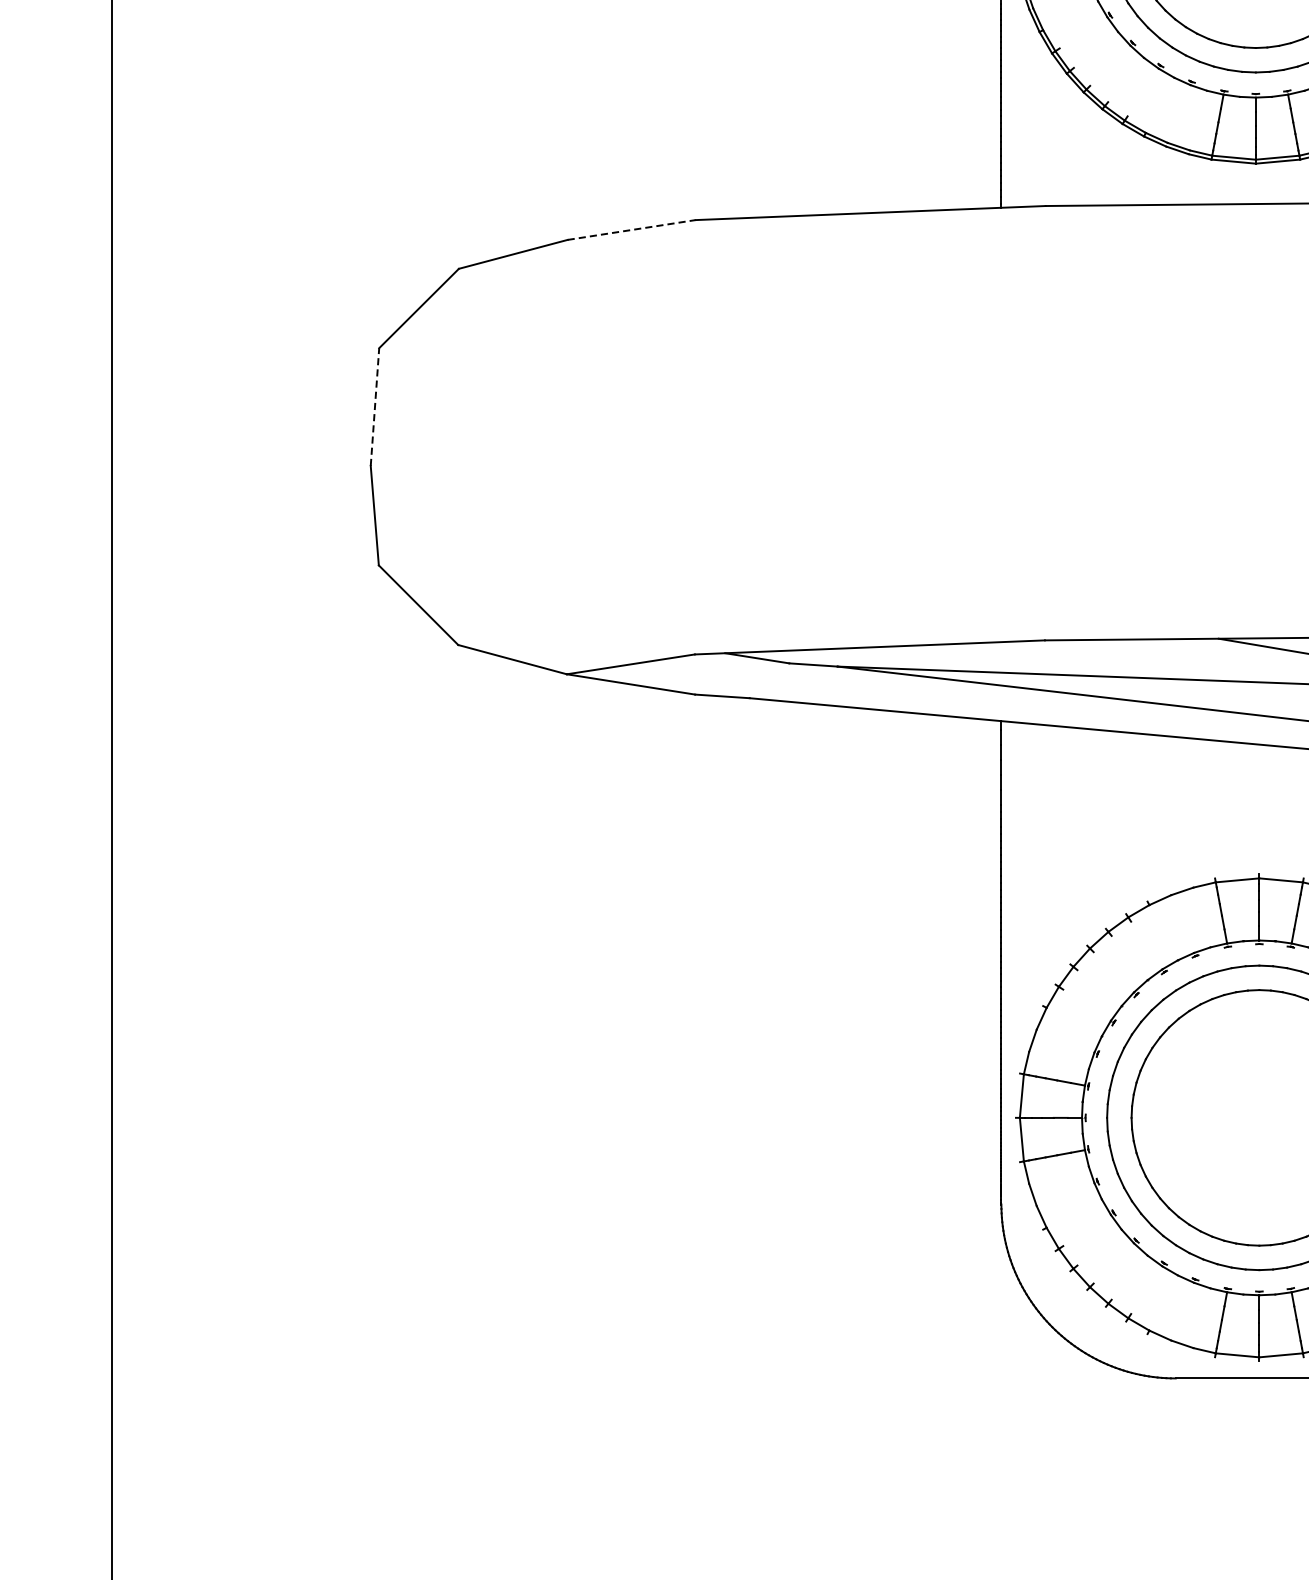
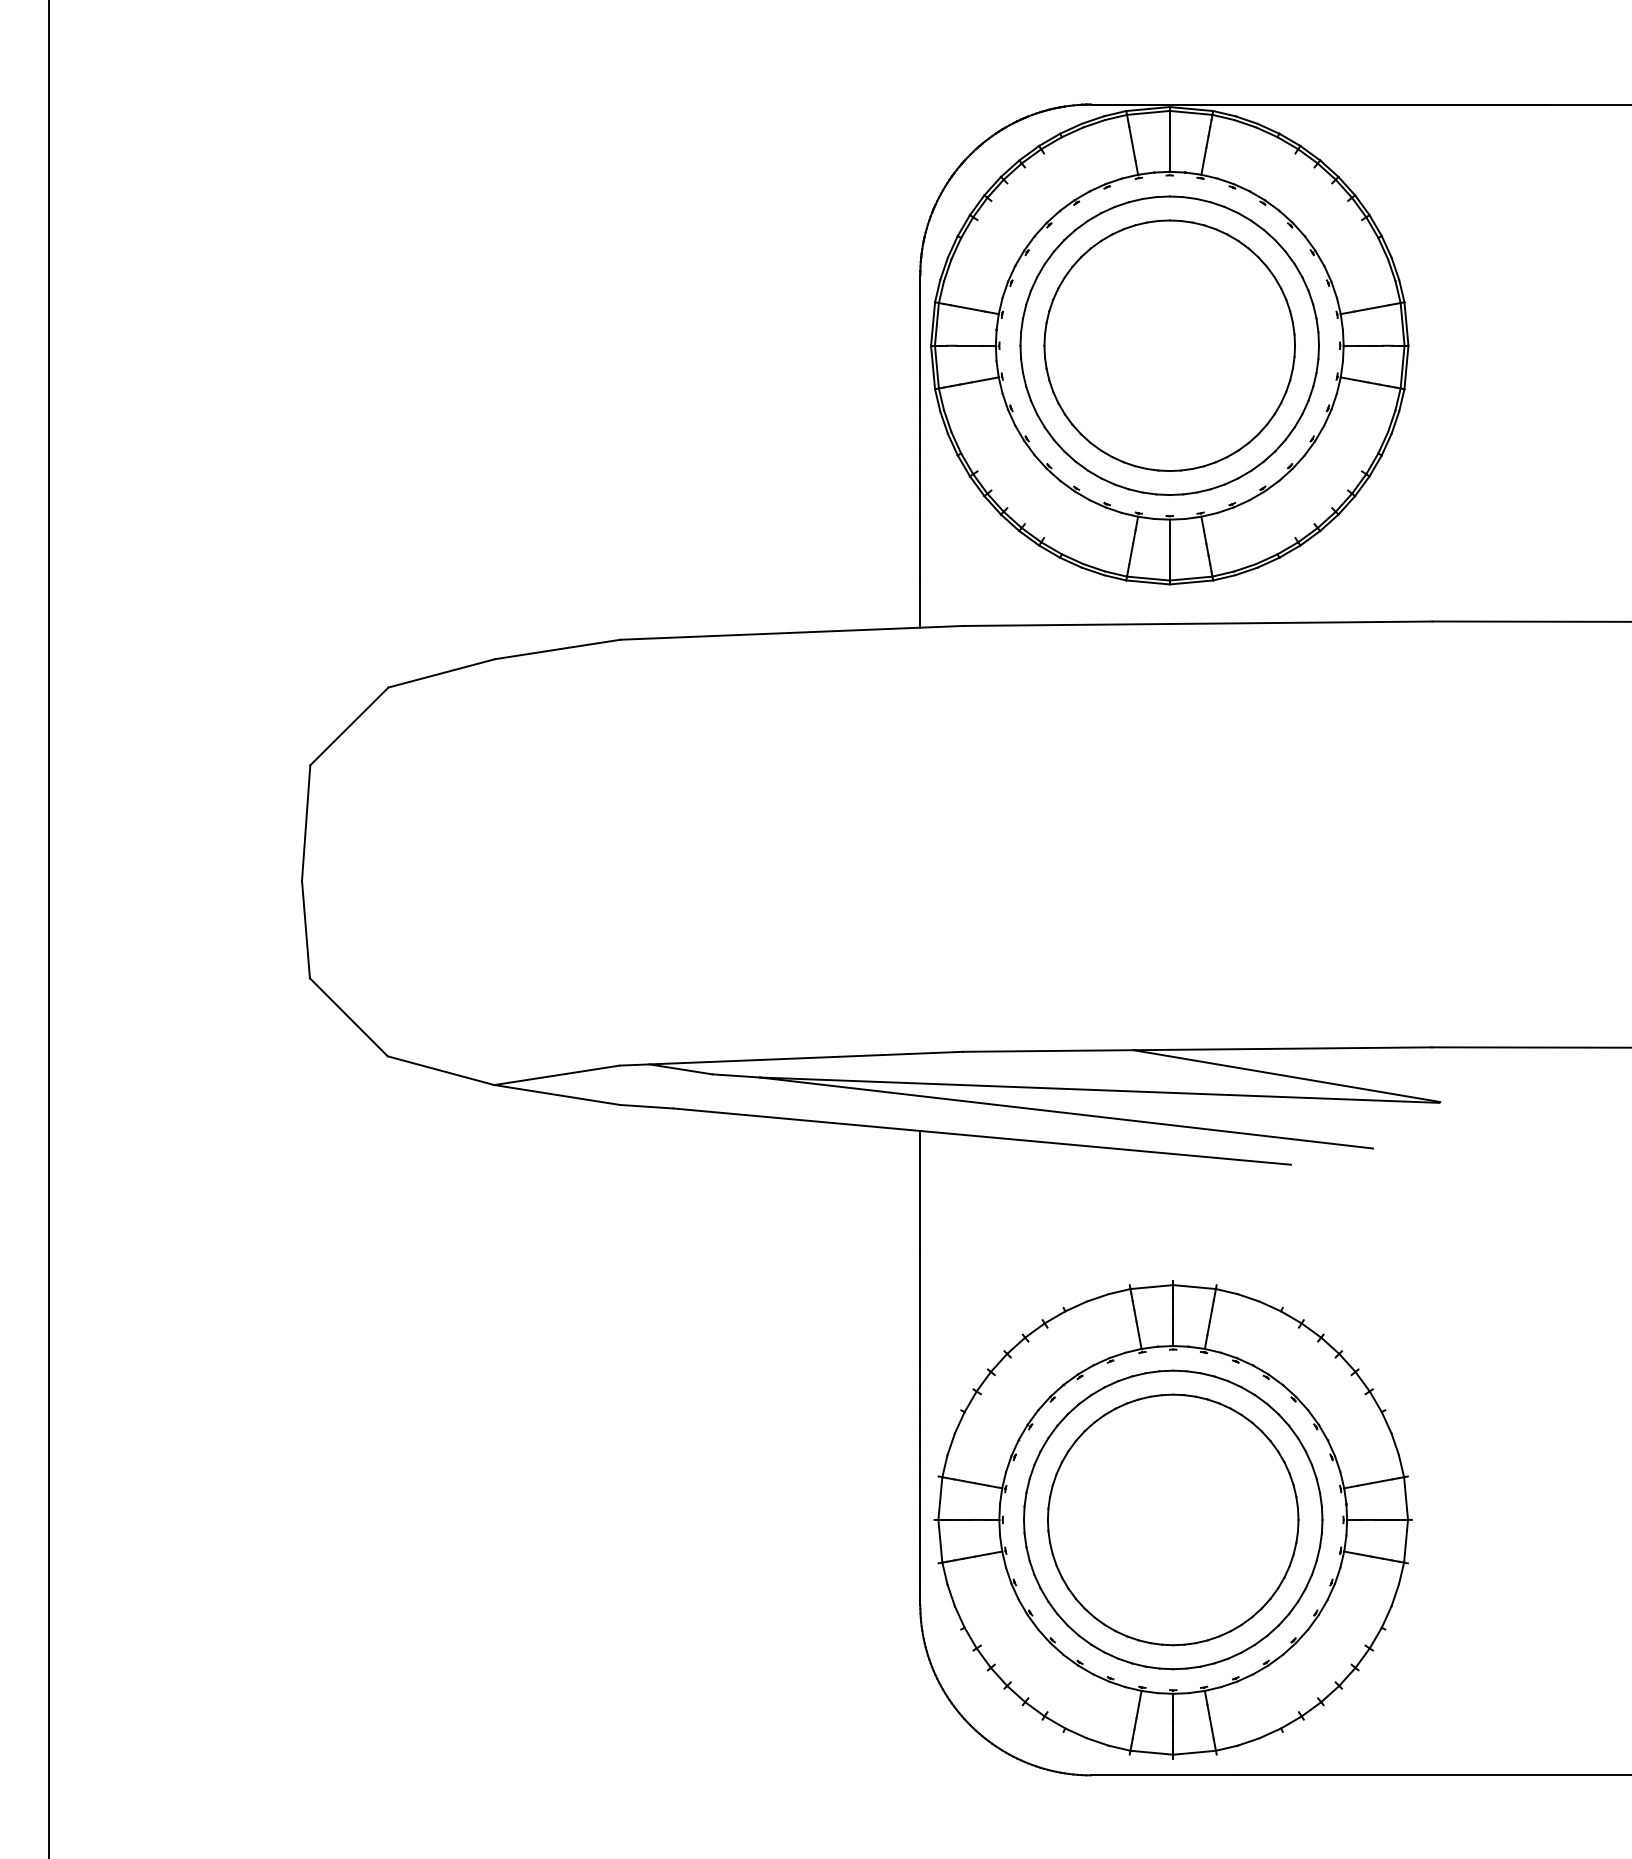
line: (631, 230) -> (557, 649), dashed -> solid
line: (375, 407) -> (306, 823), dashed -> solid

